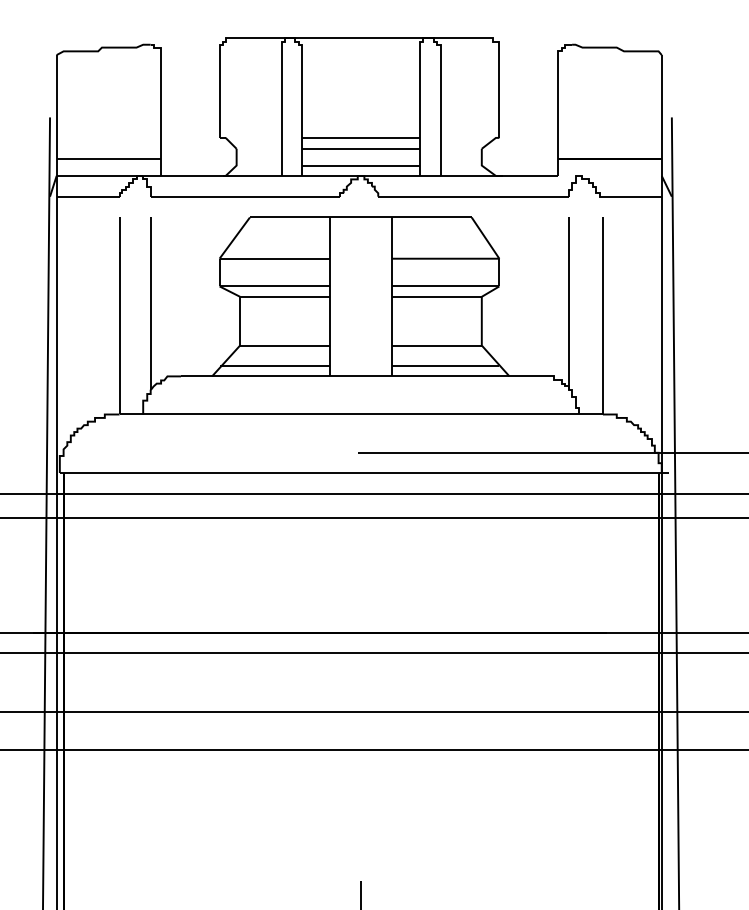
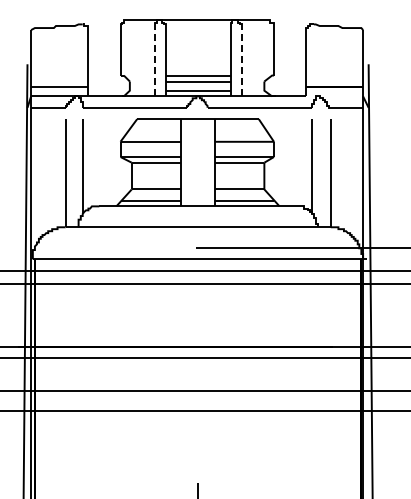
line: (281, 110) -> (154, 60), solid -> dashed
line: (440, 110) -> (241, 60), solid -> dashed

